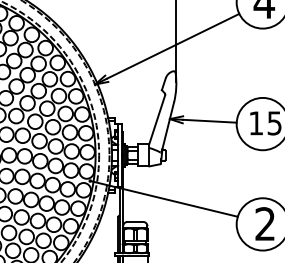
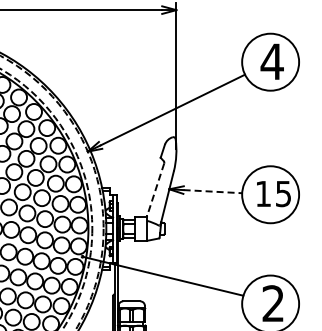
line: (157, 119) -> (155, 189), solid -> dashed
line: (210, 121) -> (213, 191), solid -> dashed

